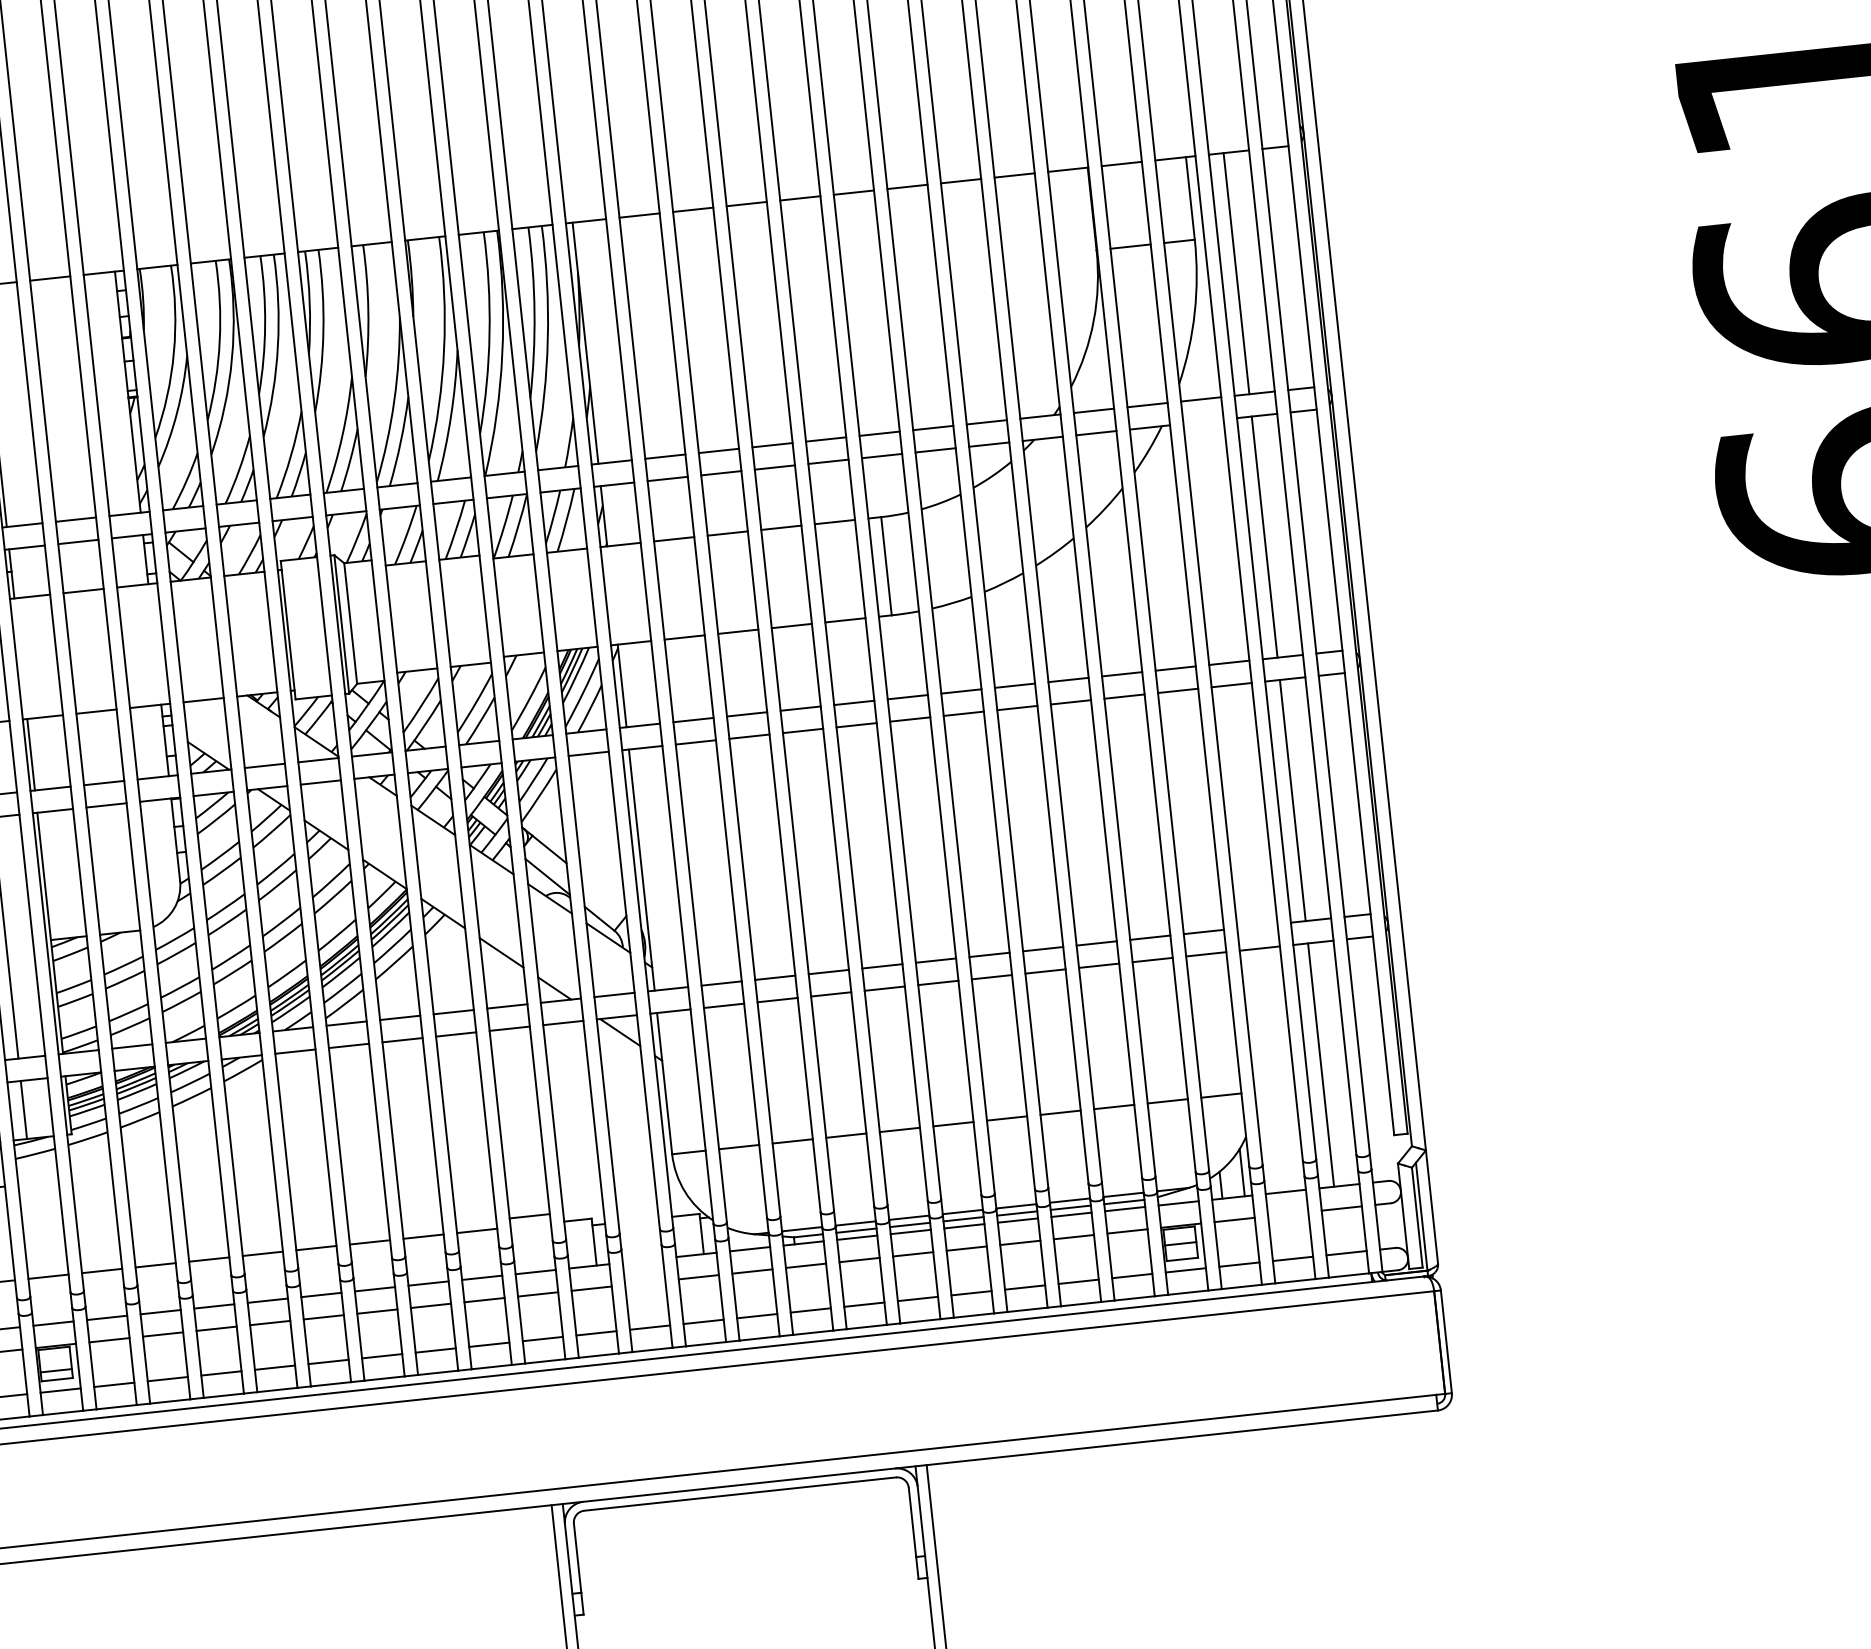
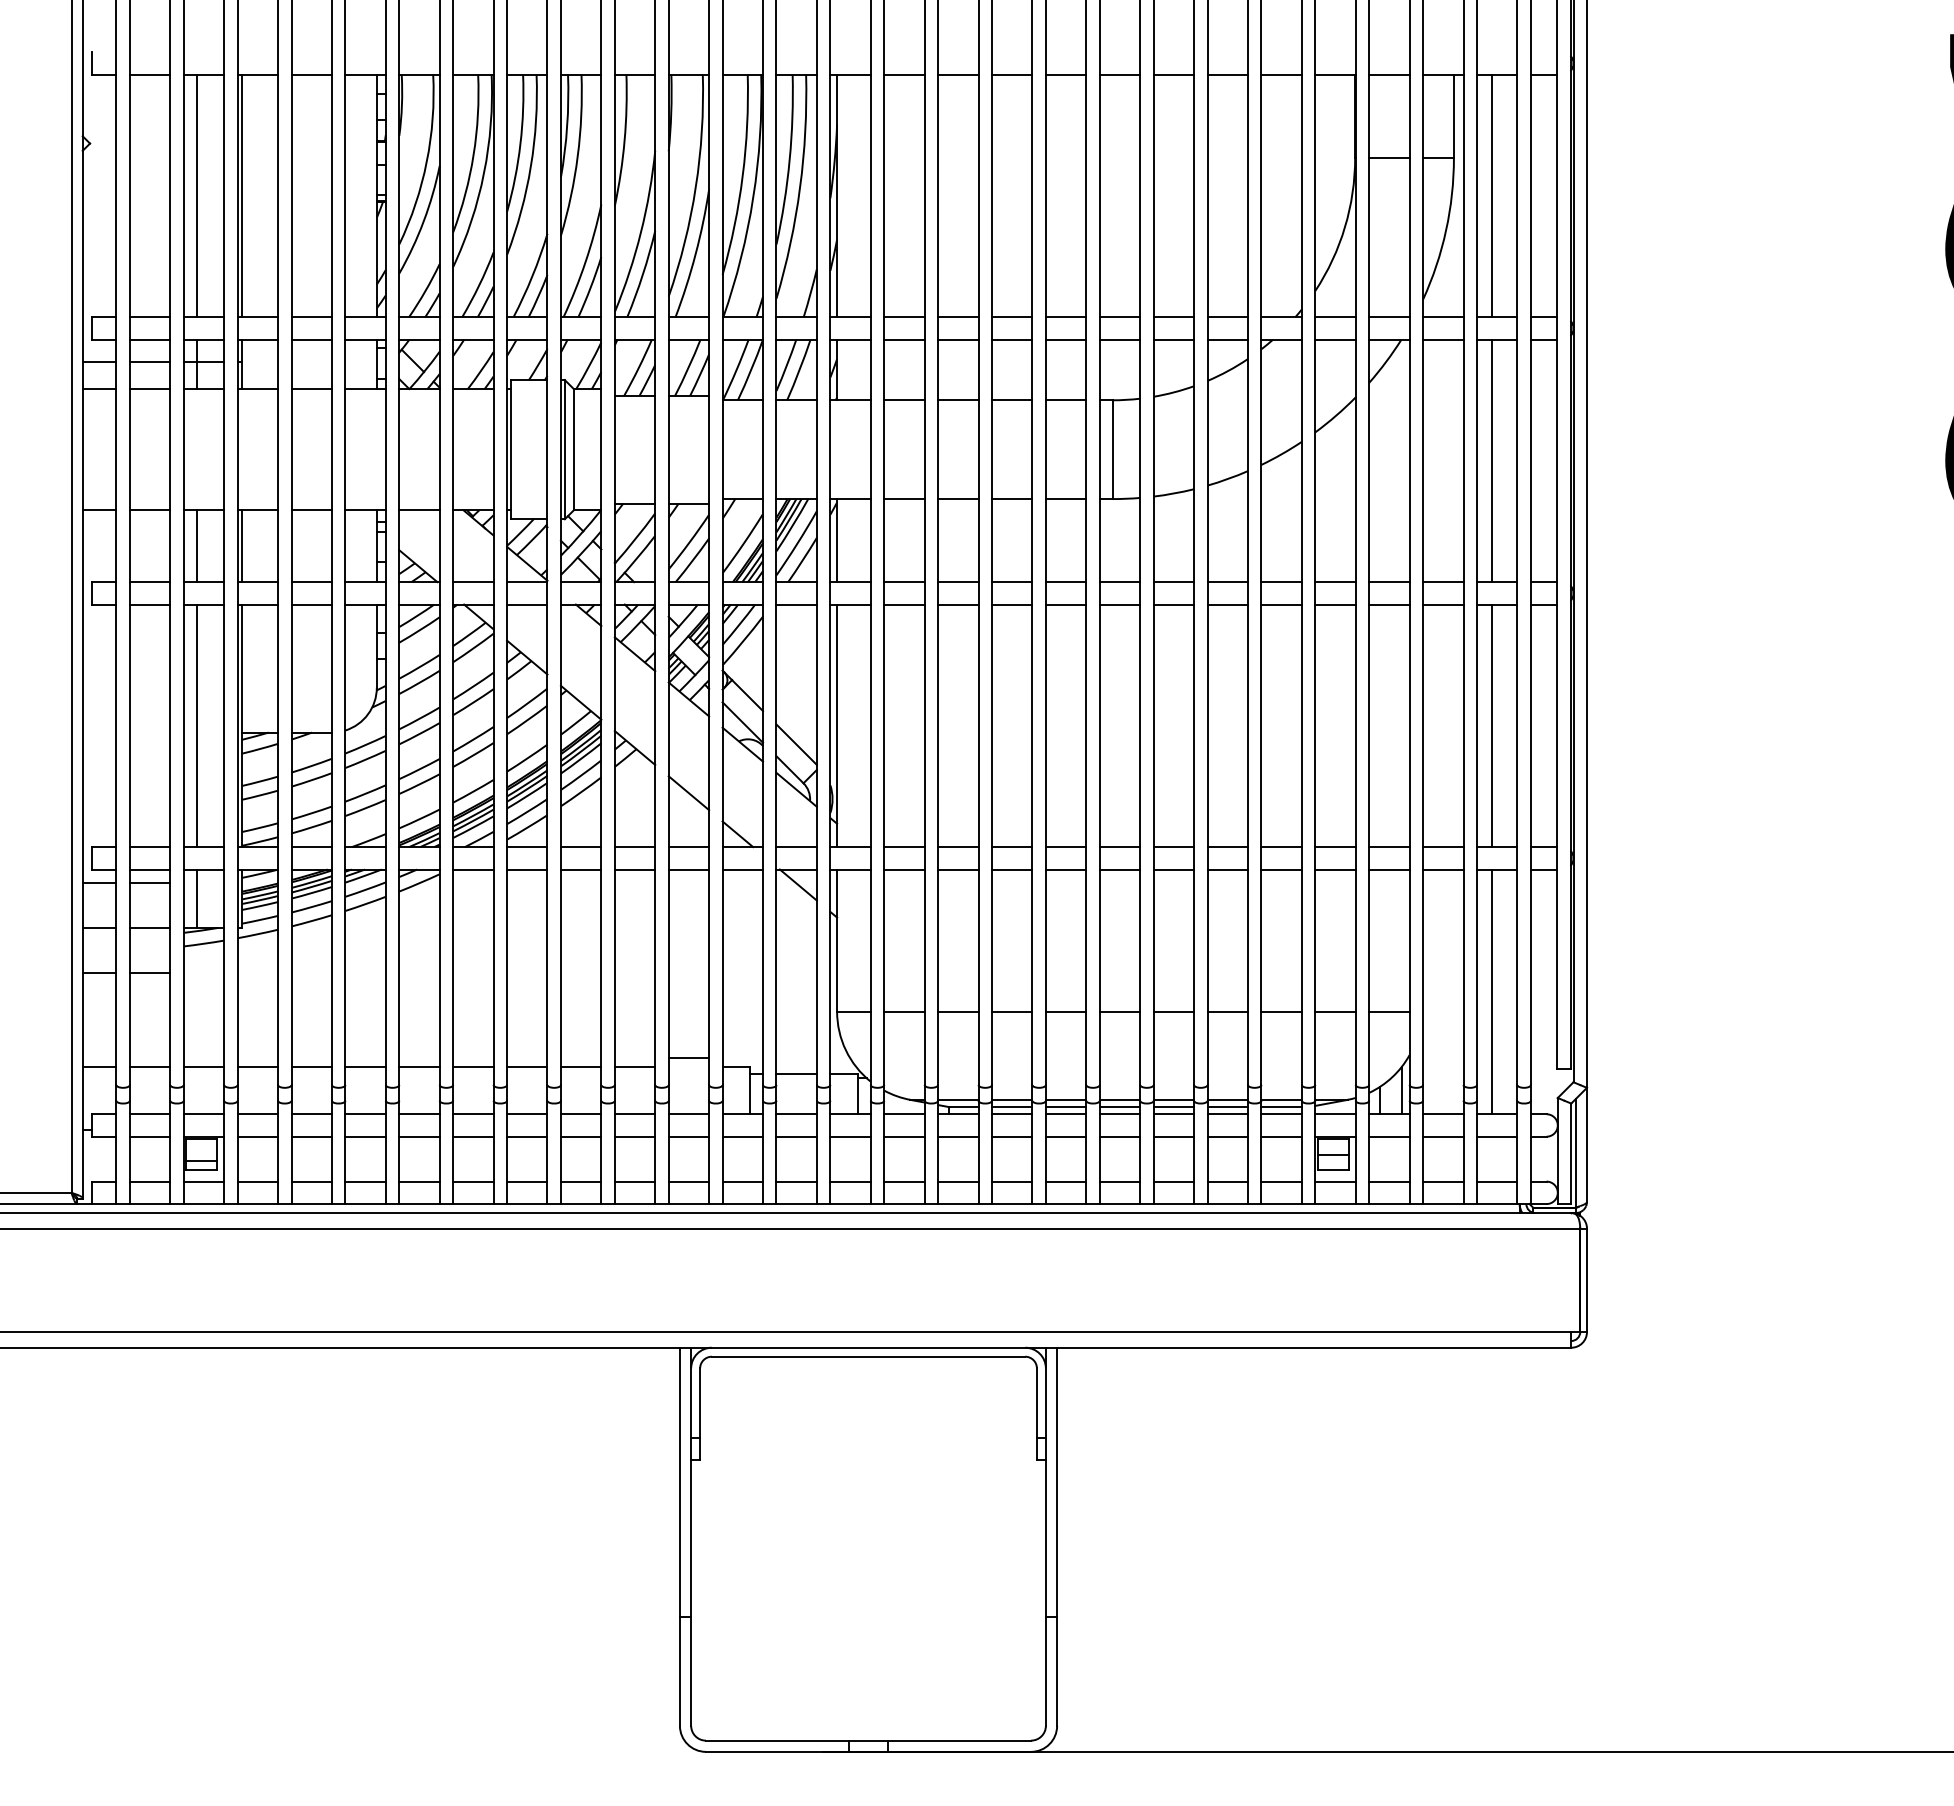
line: (1203, 421) -> (1443, 339), added
line: (603, 892) -> (796, 744), added
line: (1257, 926) -> (1443, 847), added
line: (1288, 1214) -> (1443, 1136), added
line: (638, 1220) -> (796, 1073), added
line: (642, 1260) -> (796, 1114), added
line: (645, 1282) -> (796, 1136), added

